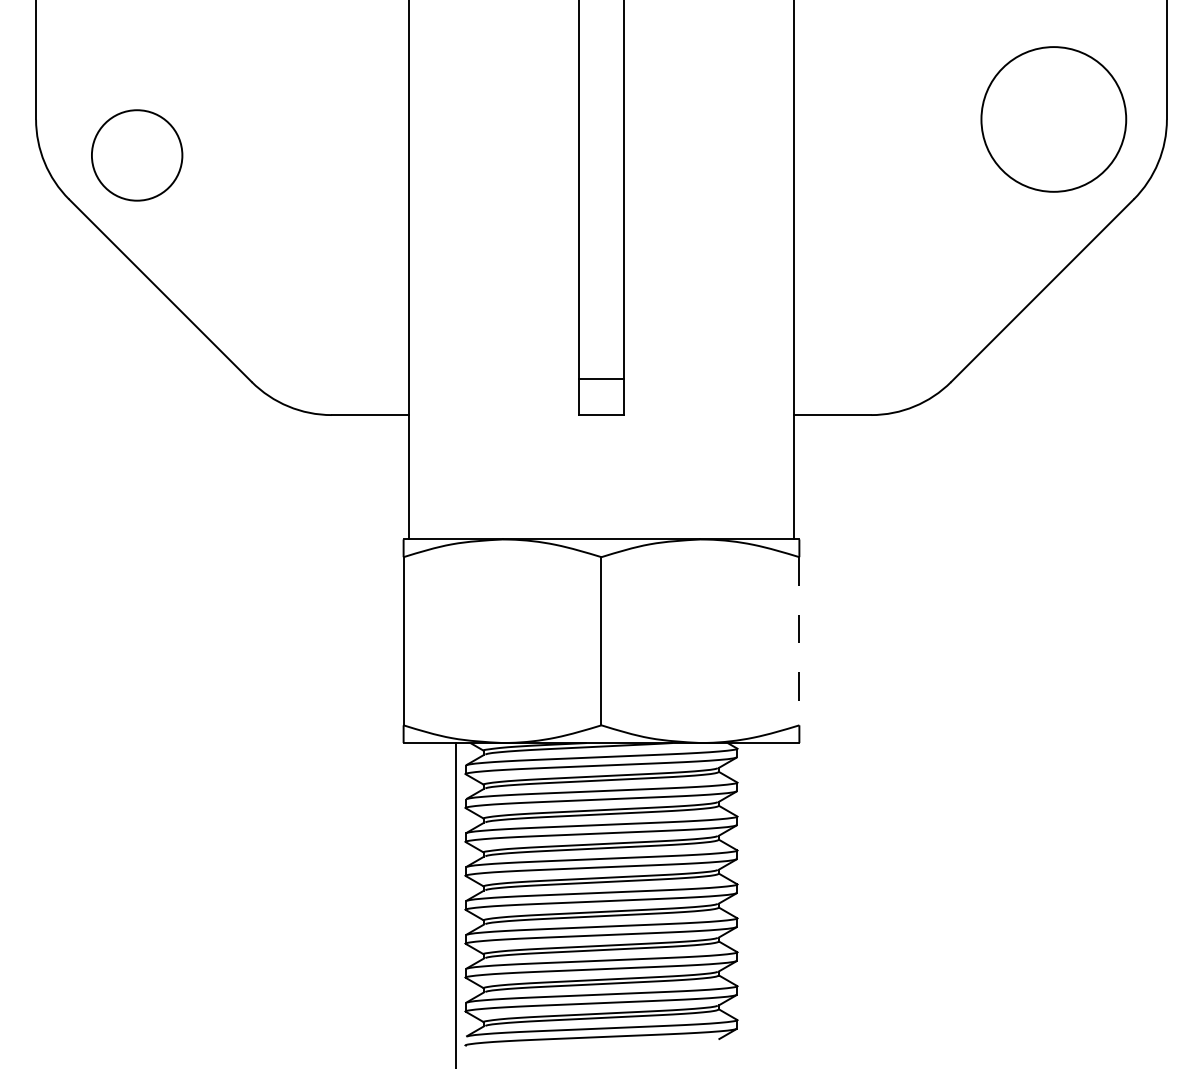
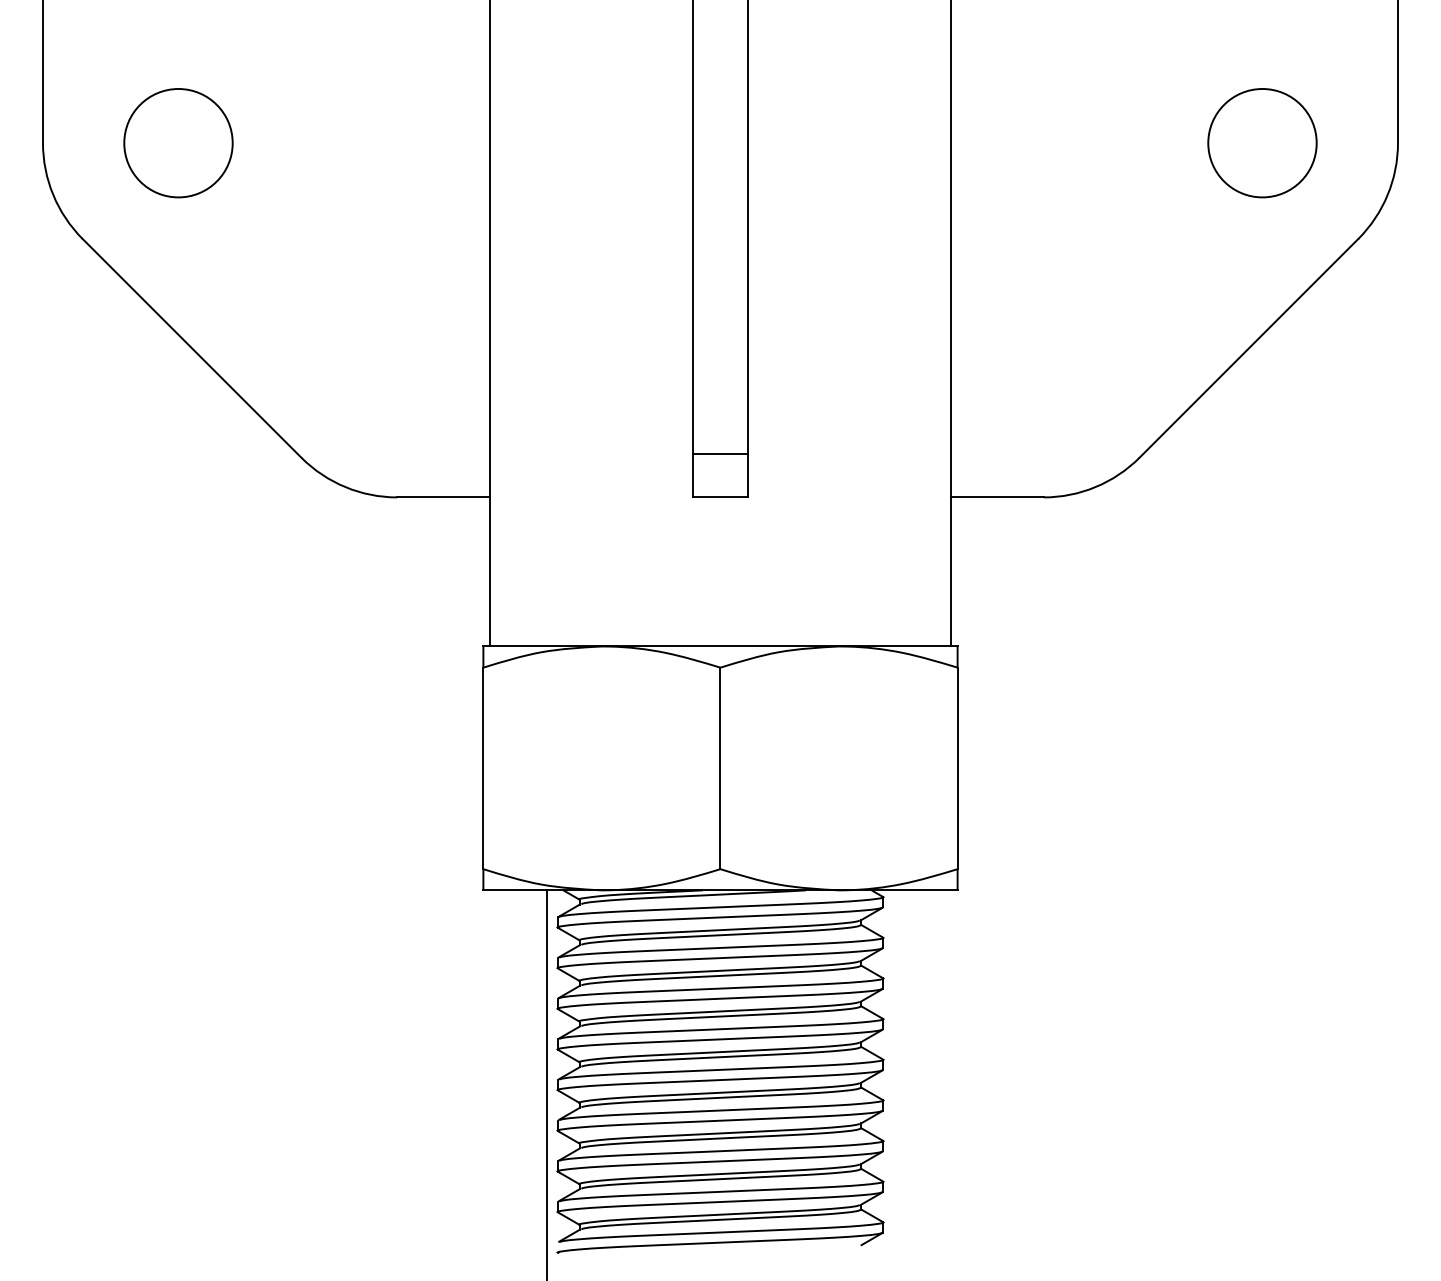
circle: (1053, 119) -> (1262, 143), size x0.62
circle: (137, 155) -> (178, 143), moved
line: (799, 641) -> (957, 768), dashed -> solid

